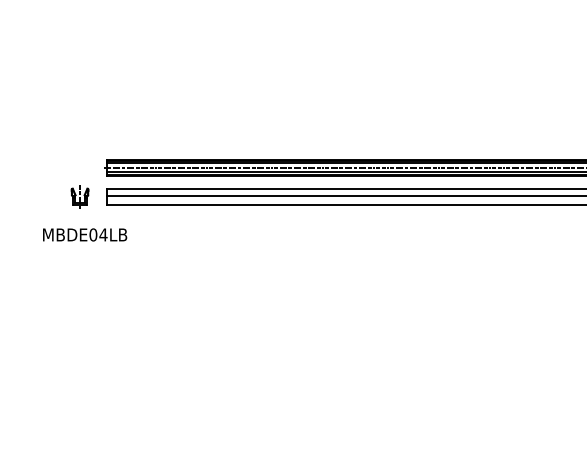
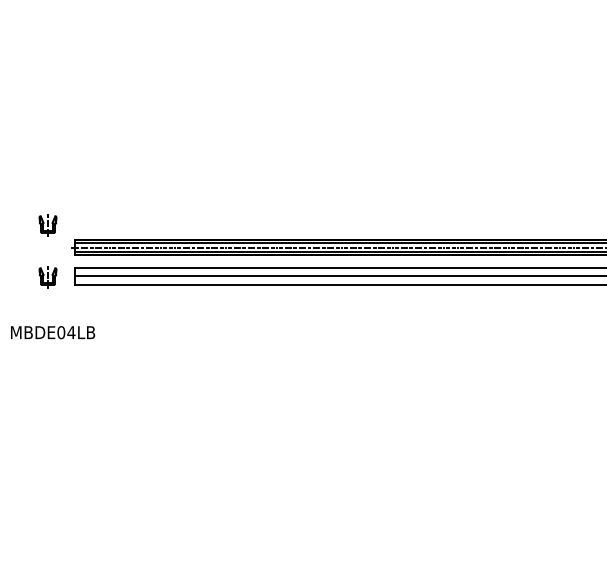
part: (79, 145) -> (47, 225), added
text: (85, 234) -> (53, 332), moved

